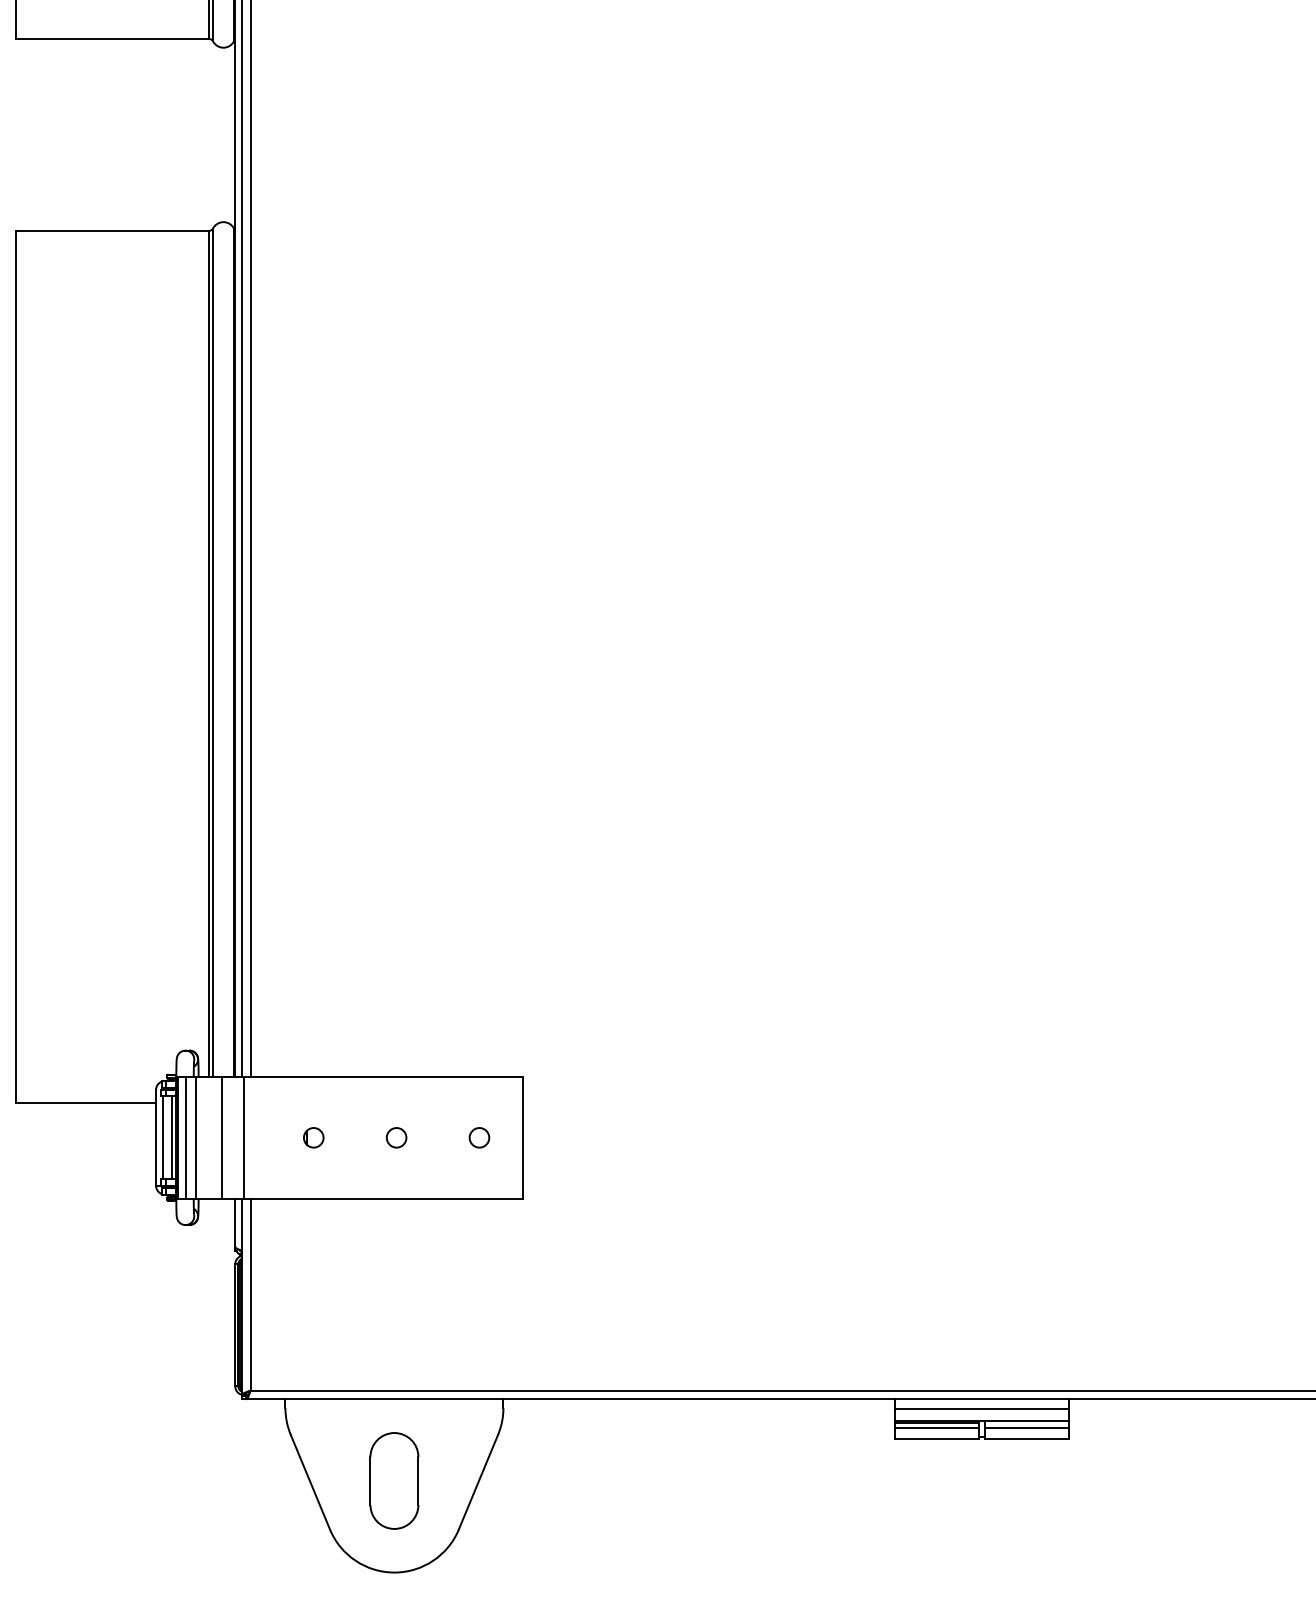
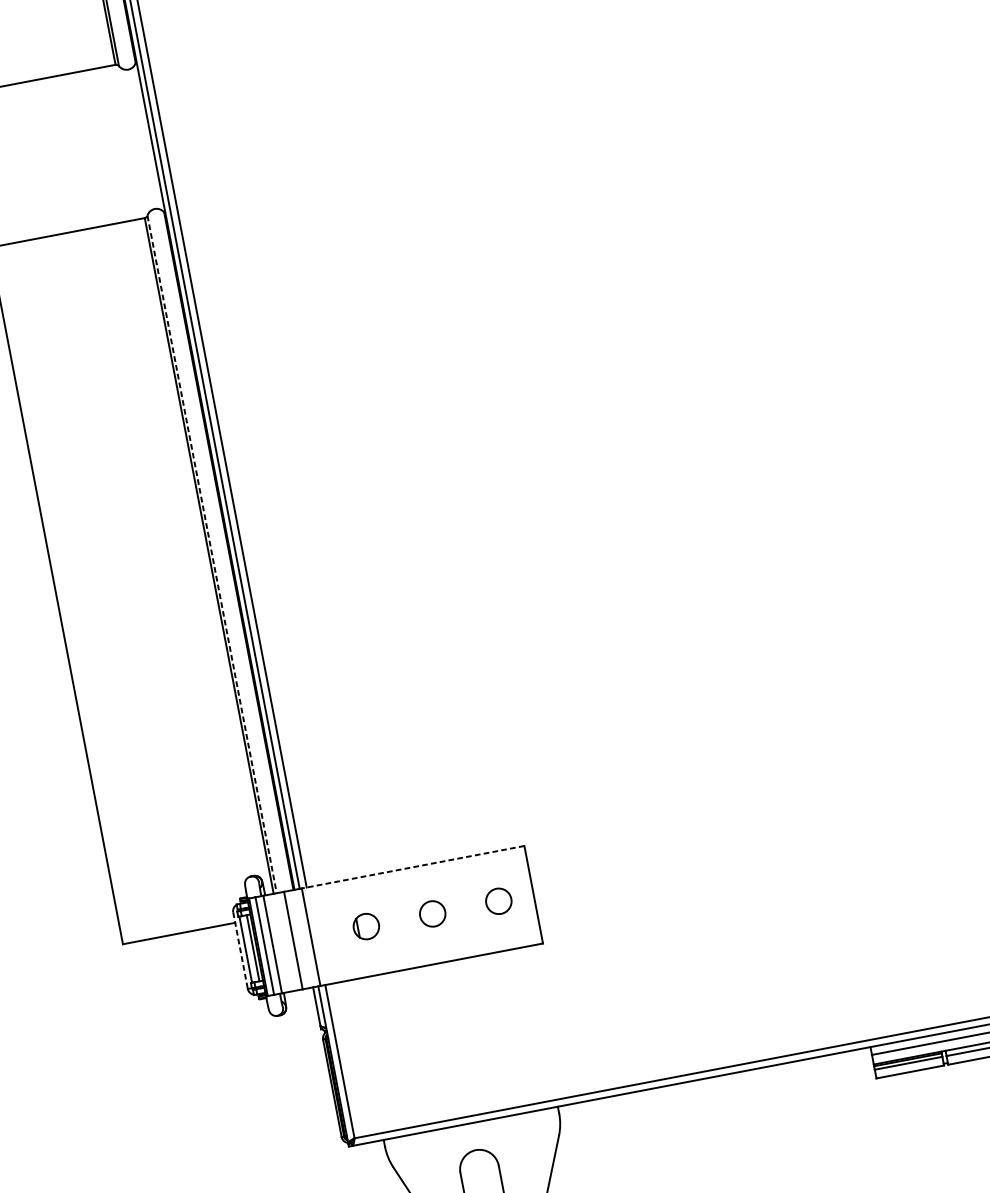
line: (213, 653) -> (212, 555), solid -> dashed
line: (383, 1076) -> (412, 867), solid -> dashed
line: (156, 1137) -> (240, 950), solid -> dashed
part: (313, 1137) -> (366, 926), size x1.6
circle: (396, 1137) -> (432, 913), size x1.6
circle: (479, 1137) -> (498, 901), size x1.6

